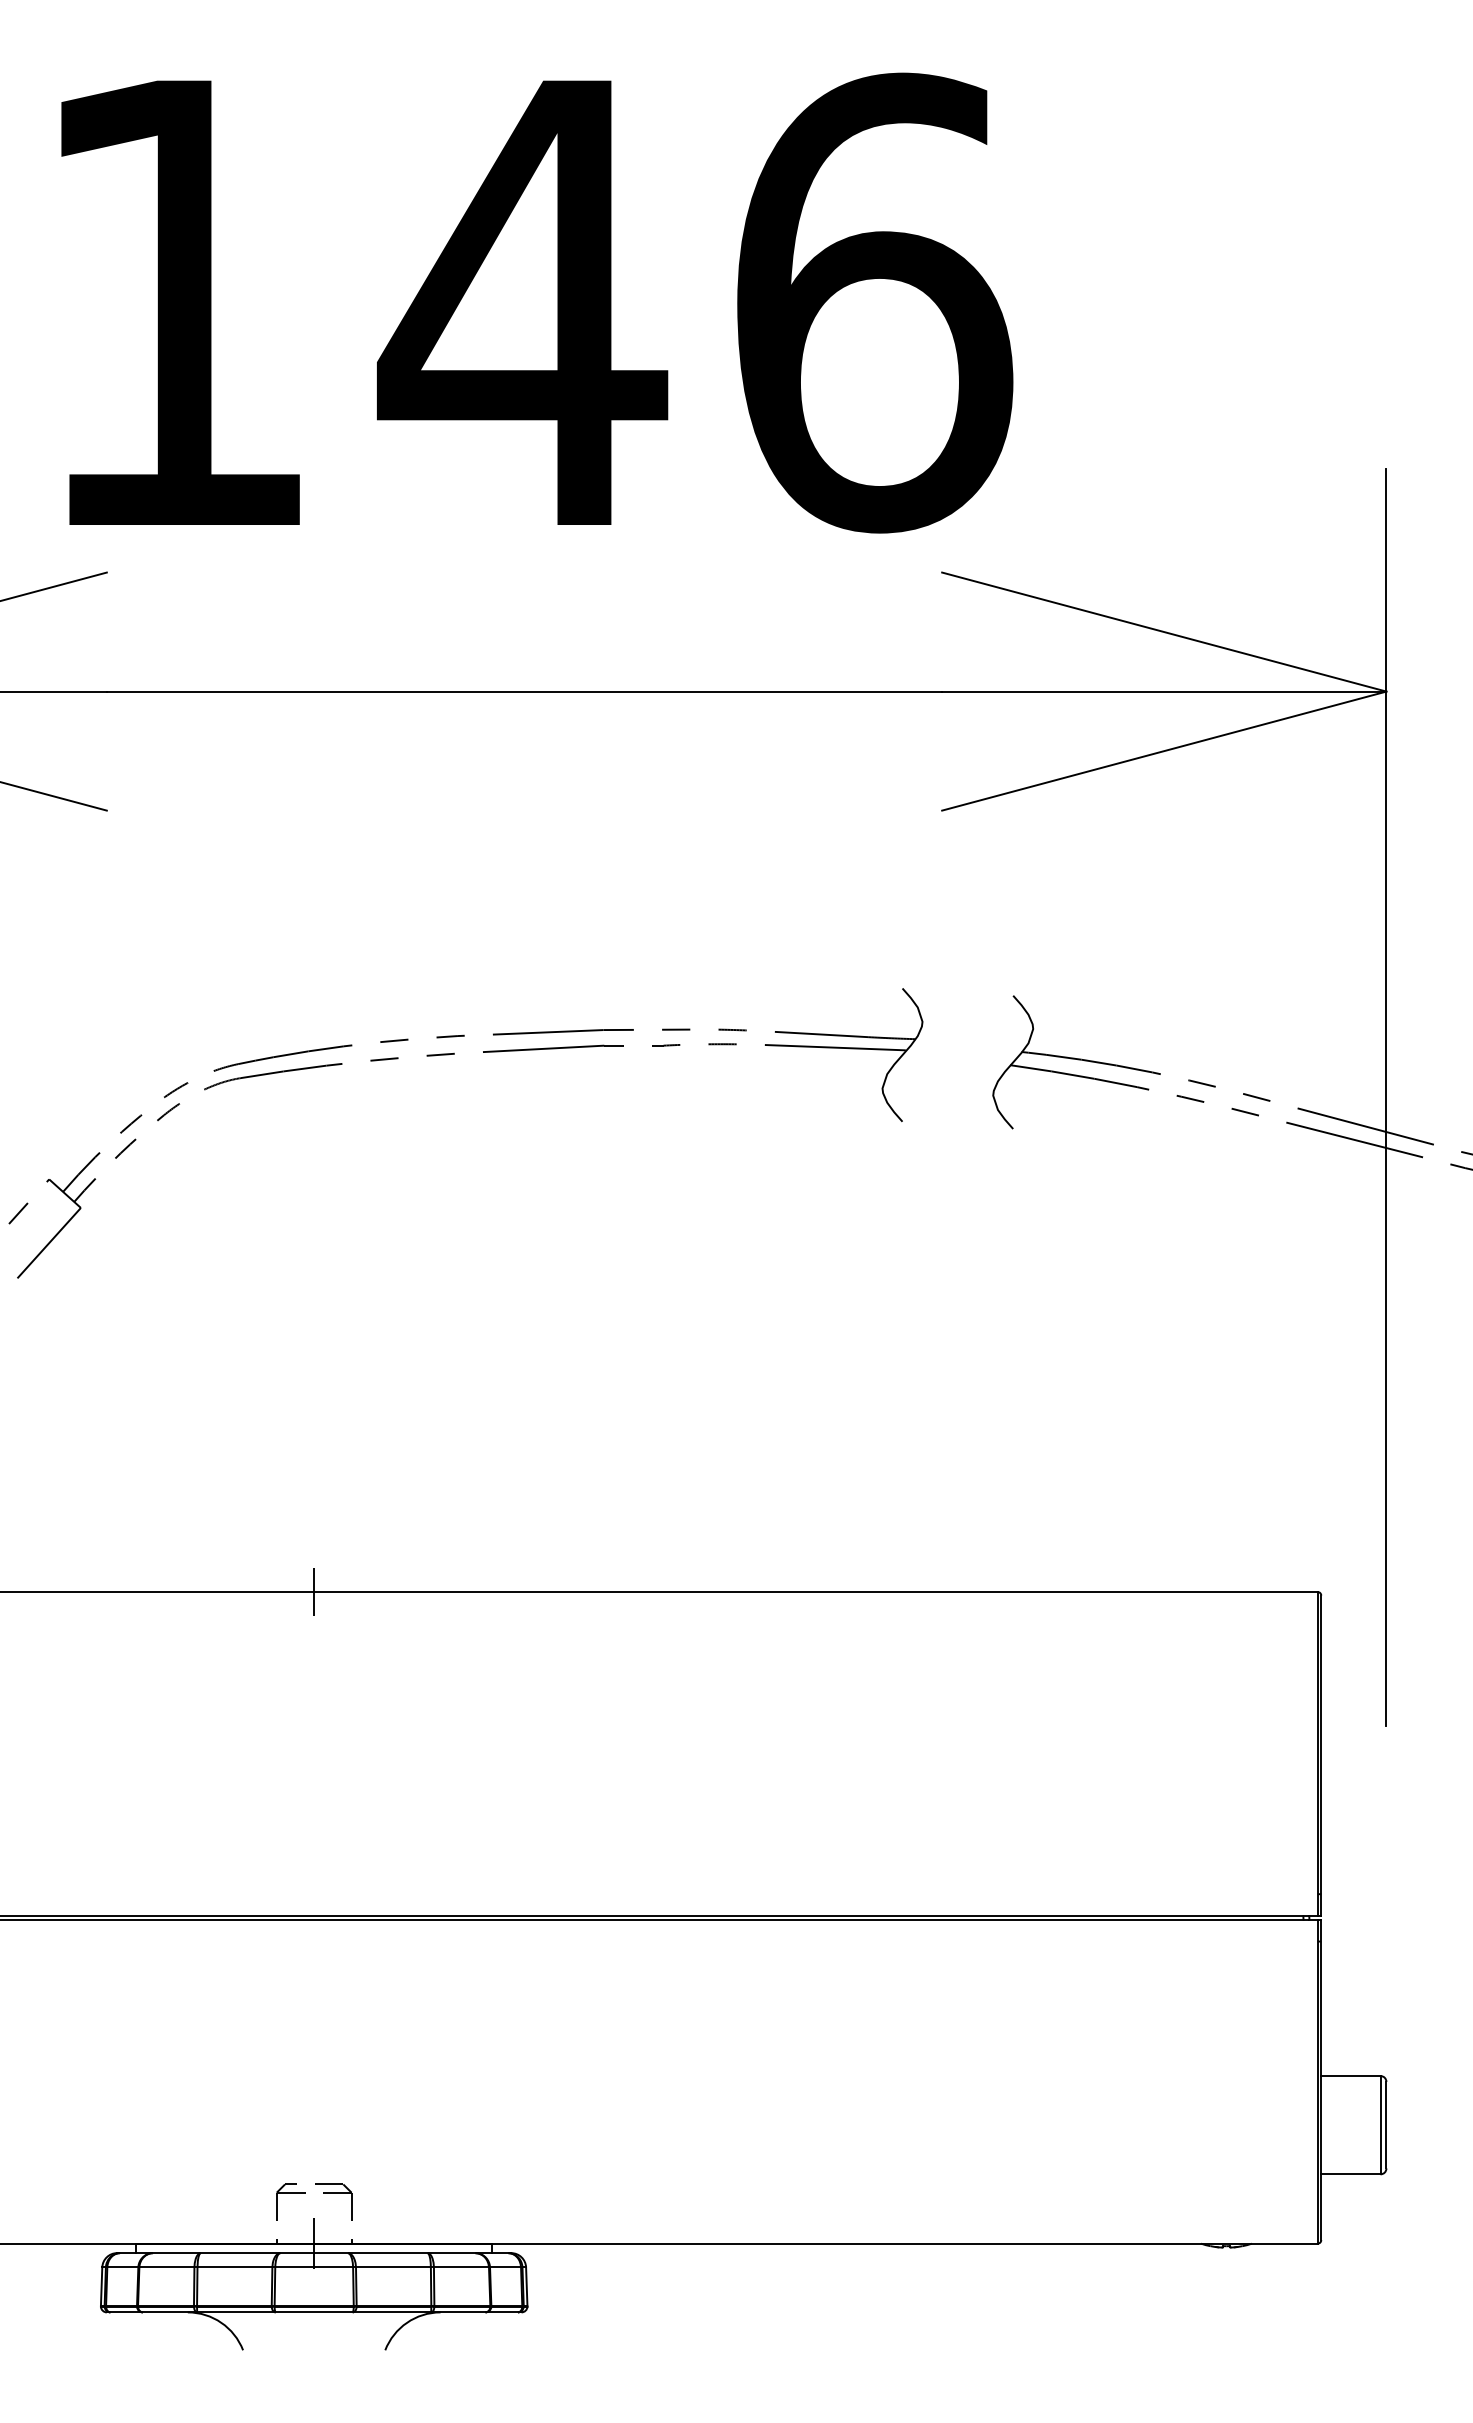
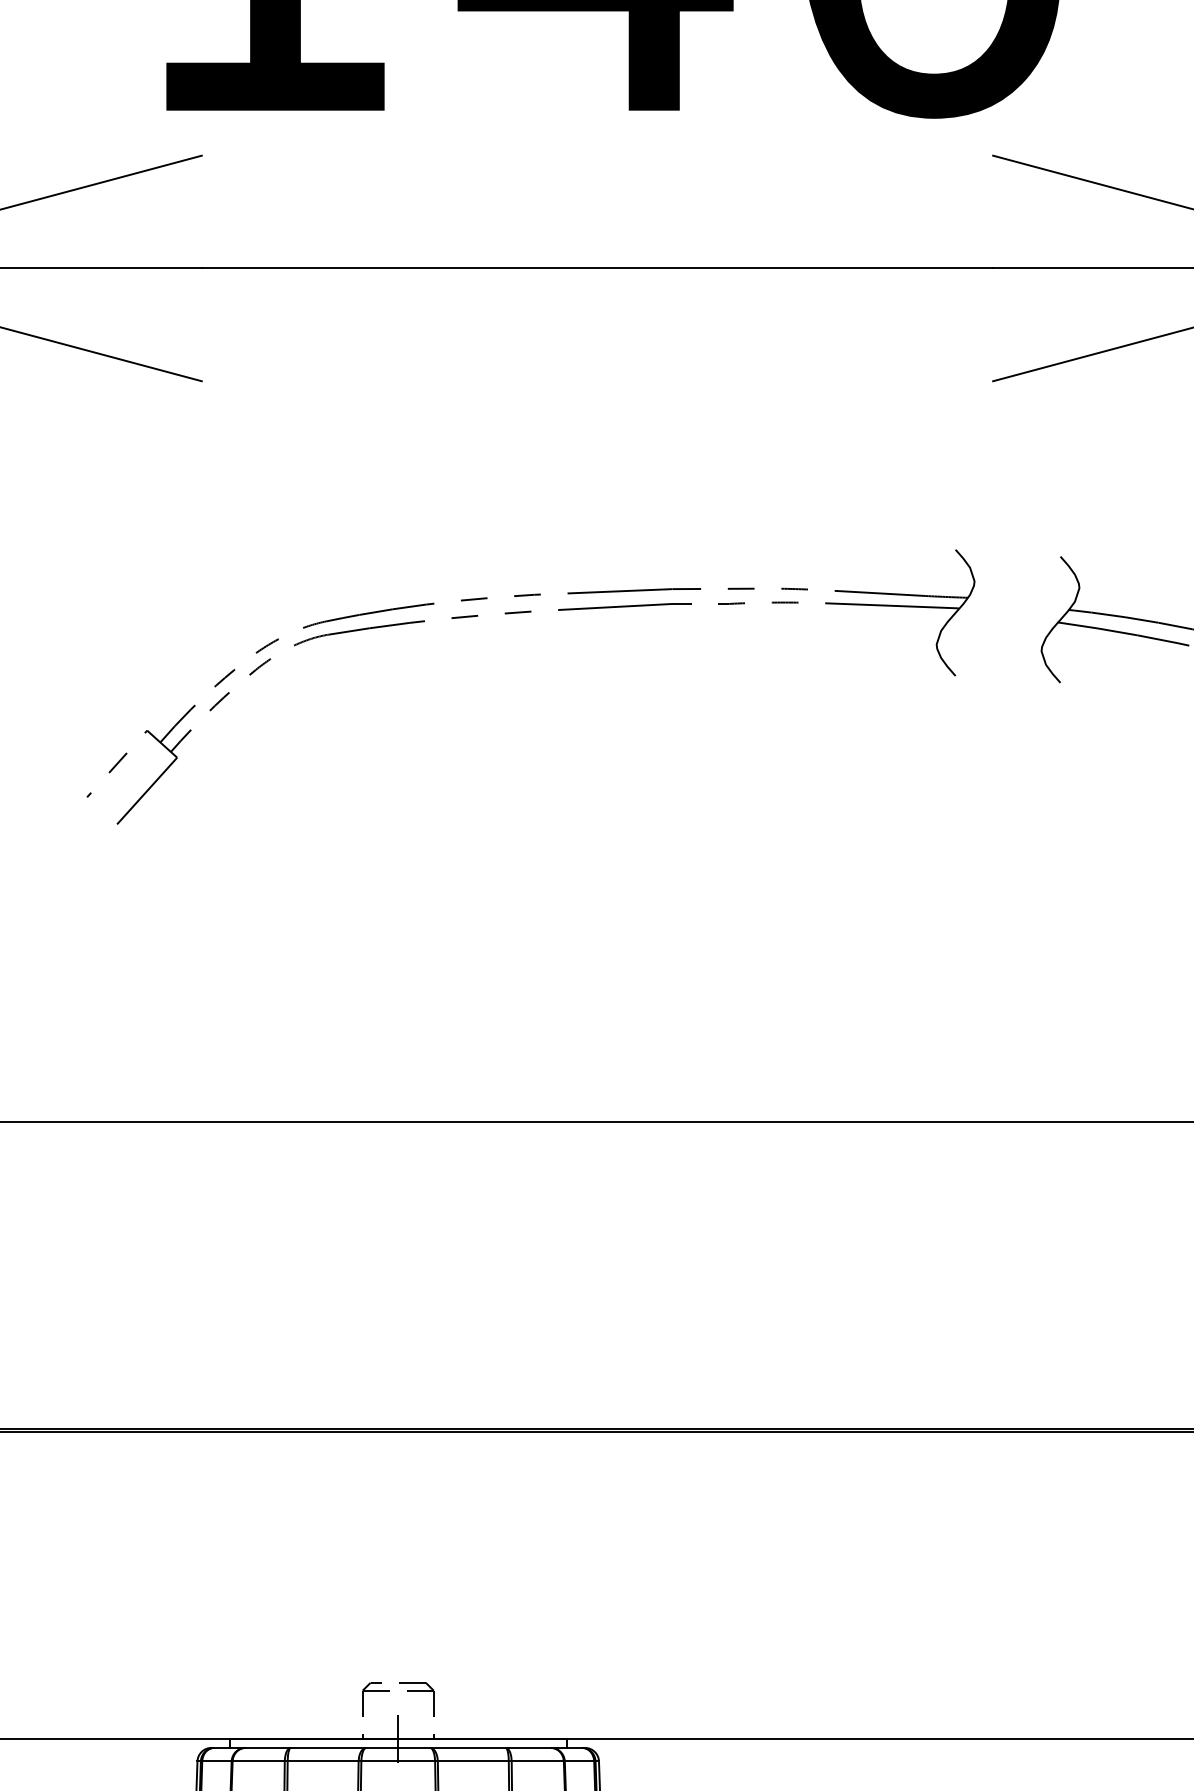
line: (314, 1591) -> (398, 1121), removed

